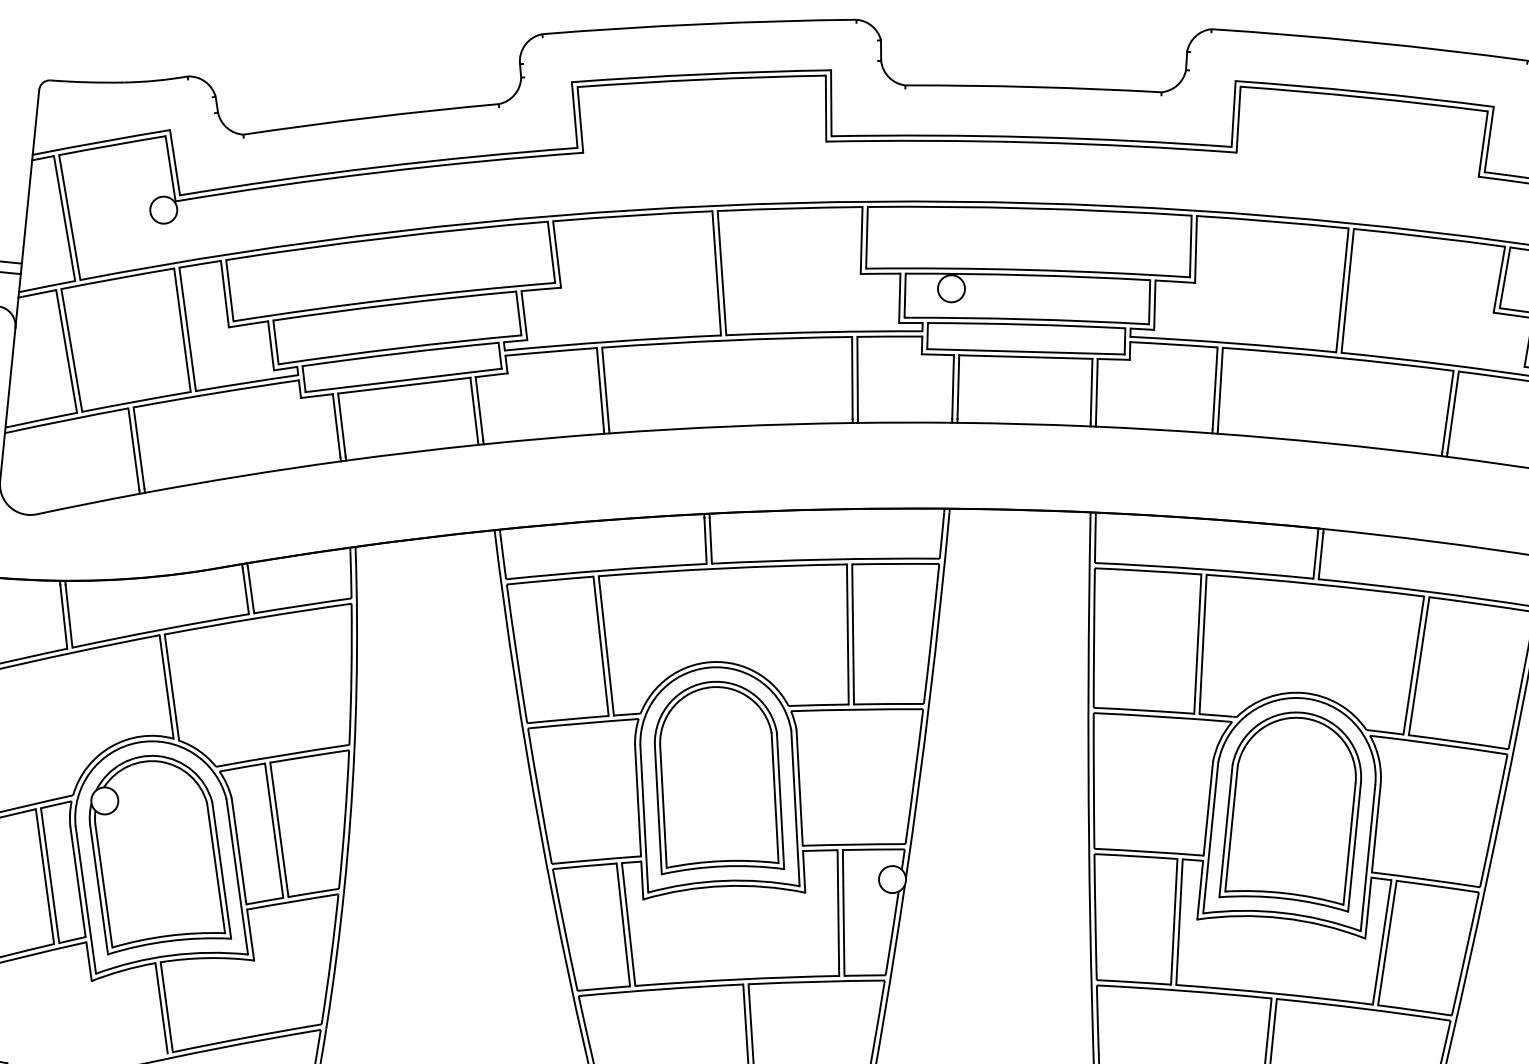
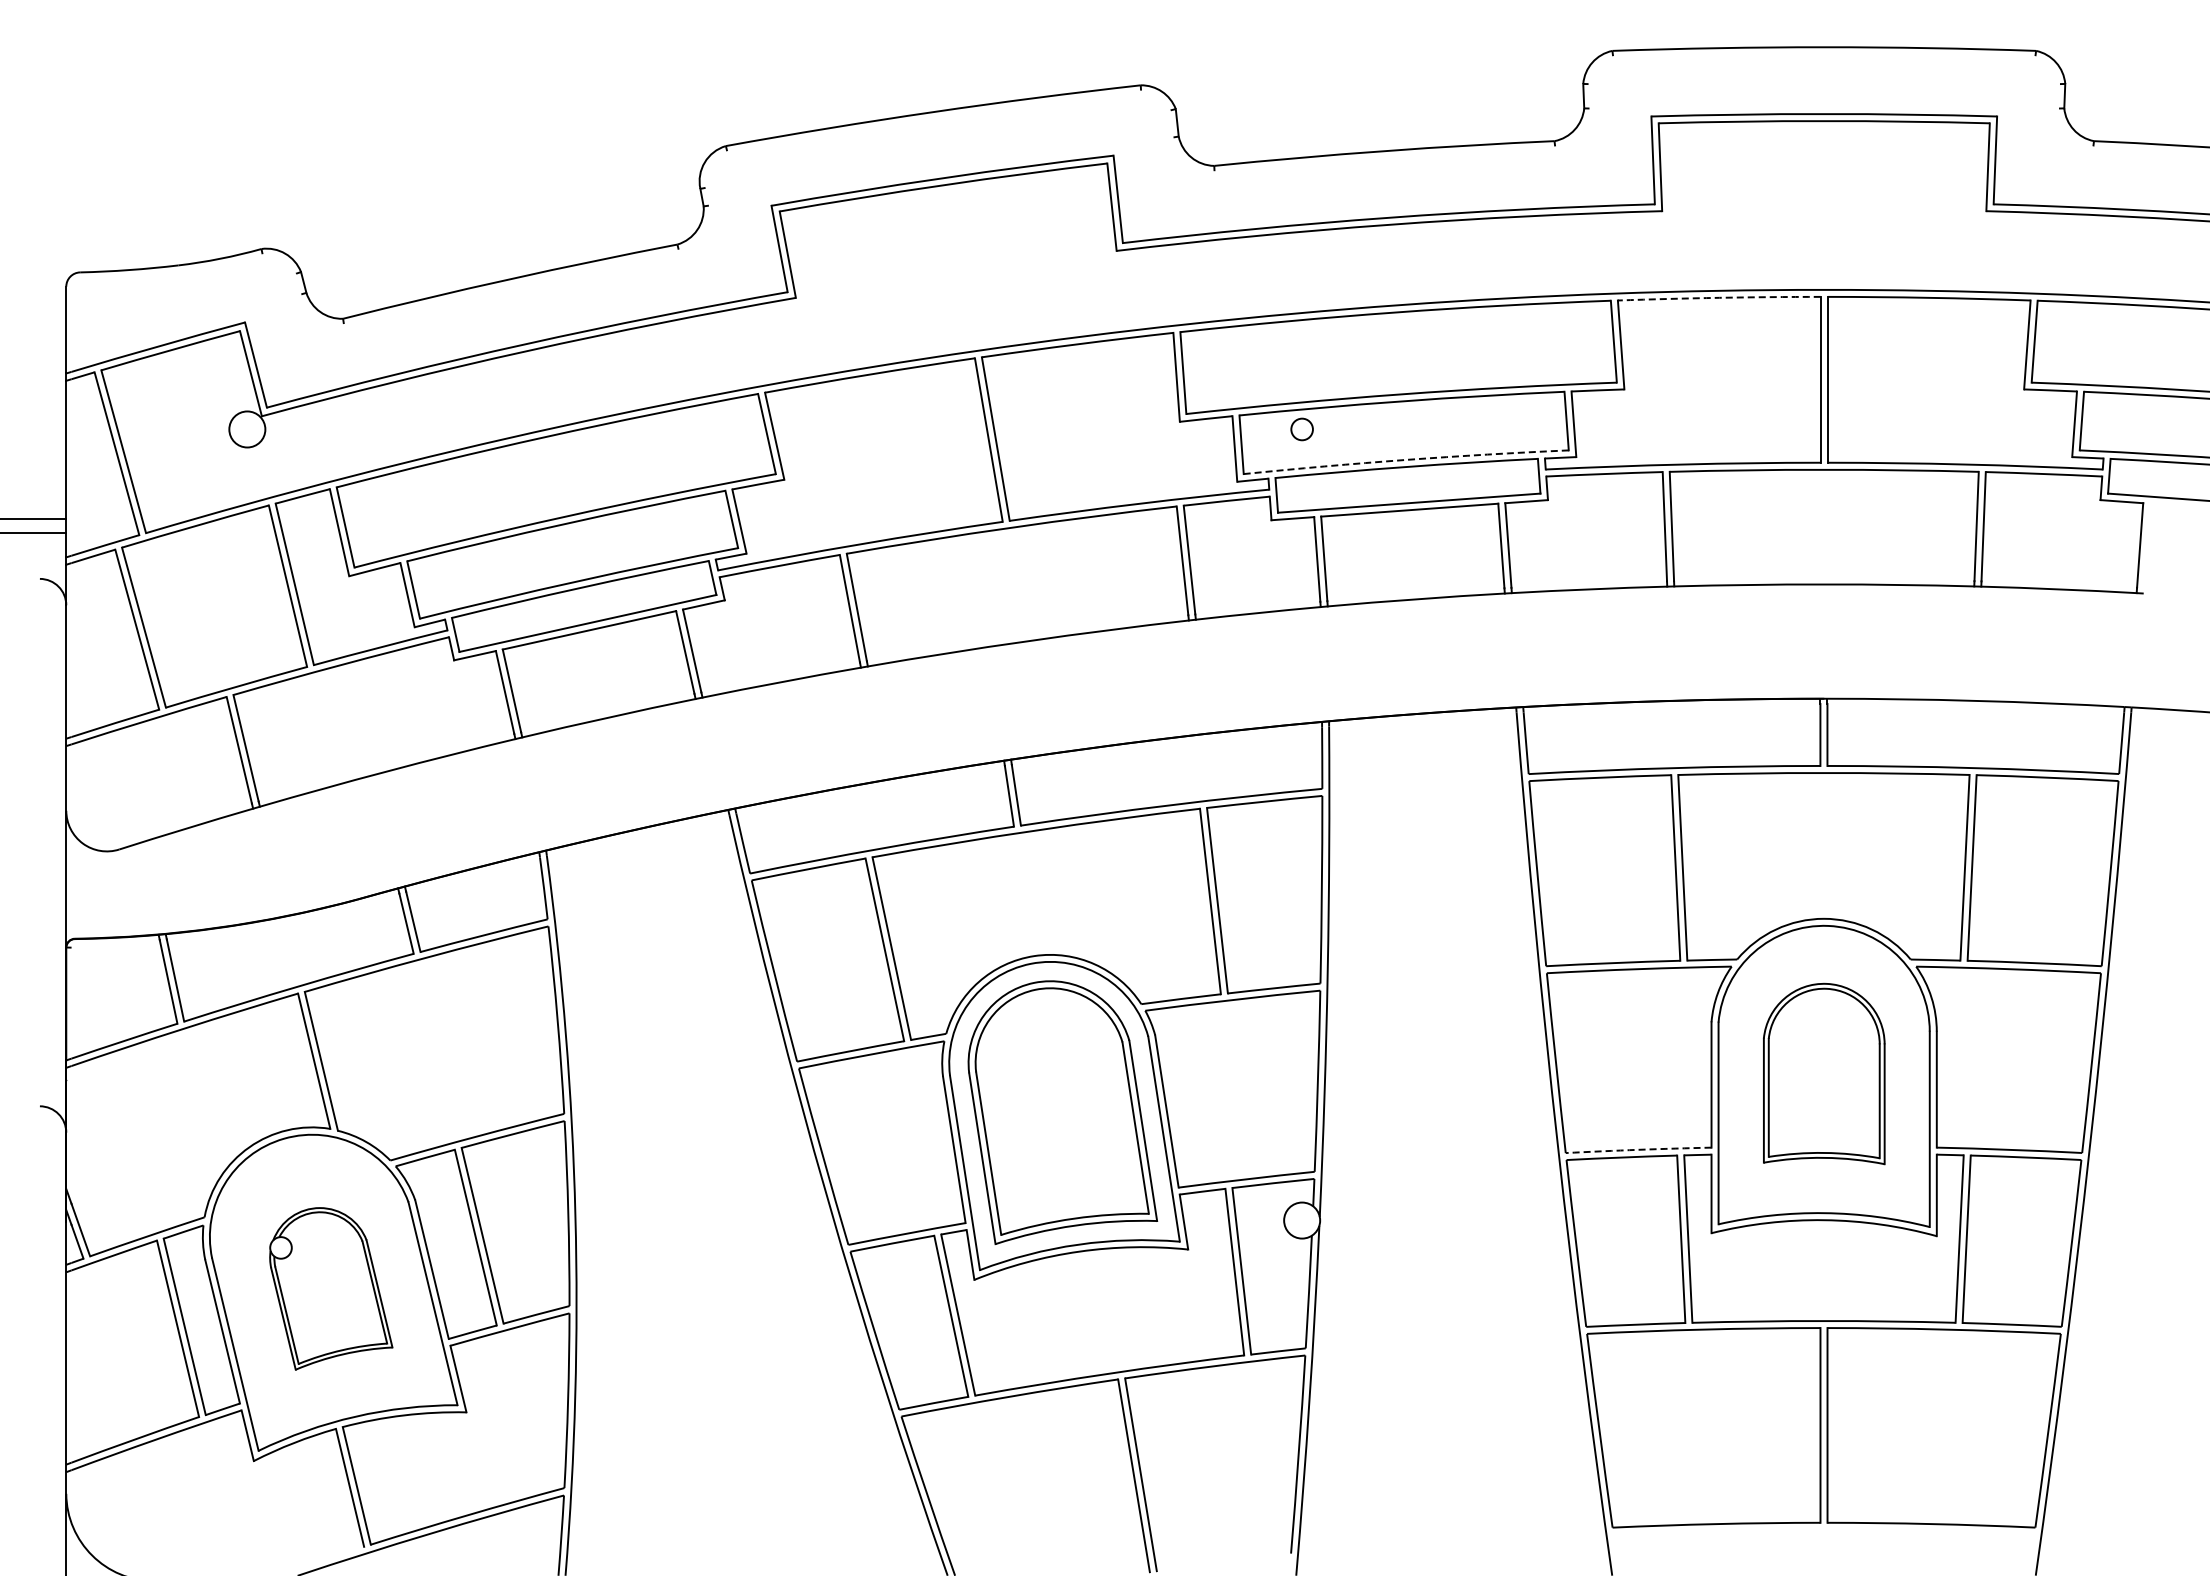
arc: (1273, 221) -> (1719, 297), solid -> dashed
circle: (951, 288) -> (1302, 429), size x0.6
arc: (1027, 319) -> (1406, 459), solid -> dashed
part: (1293, 808) -> (1824, 1073), size x0.7
arc: (1149, 851) -> (1638, 1149), solid -> dashed
part: (162, 857) -> (331, 1288), size x0.6

